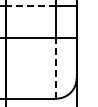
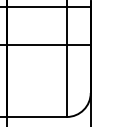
line: (30, 5) -> (36, 6), dashed -> solid
line: (56, 67) -> (66, 80), dashed -> solid

